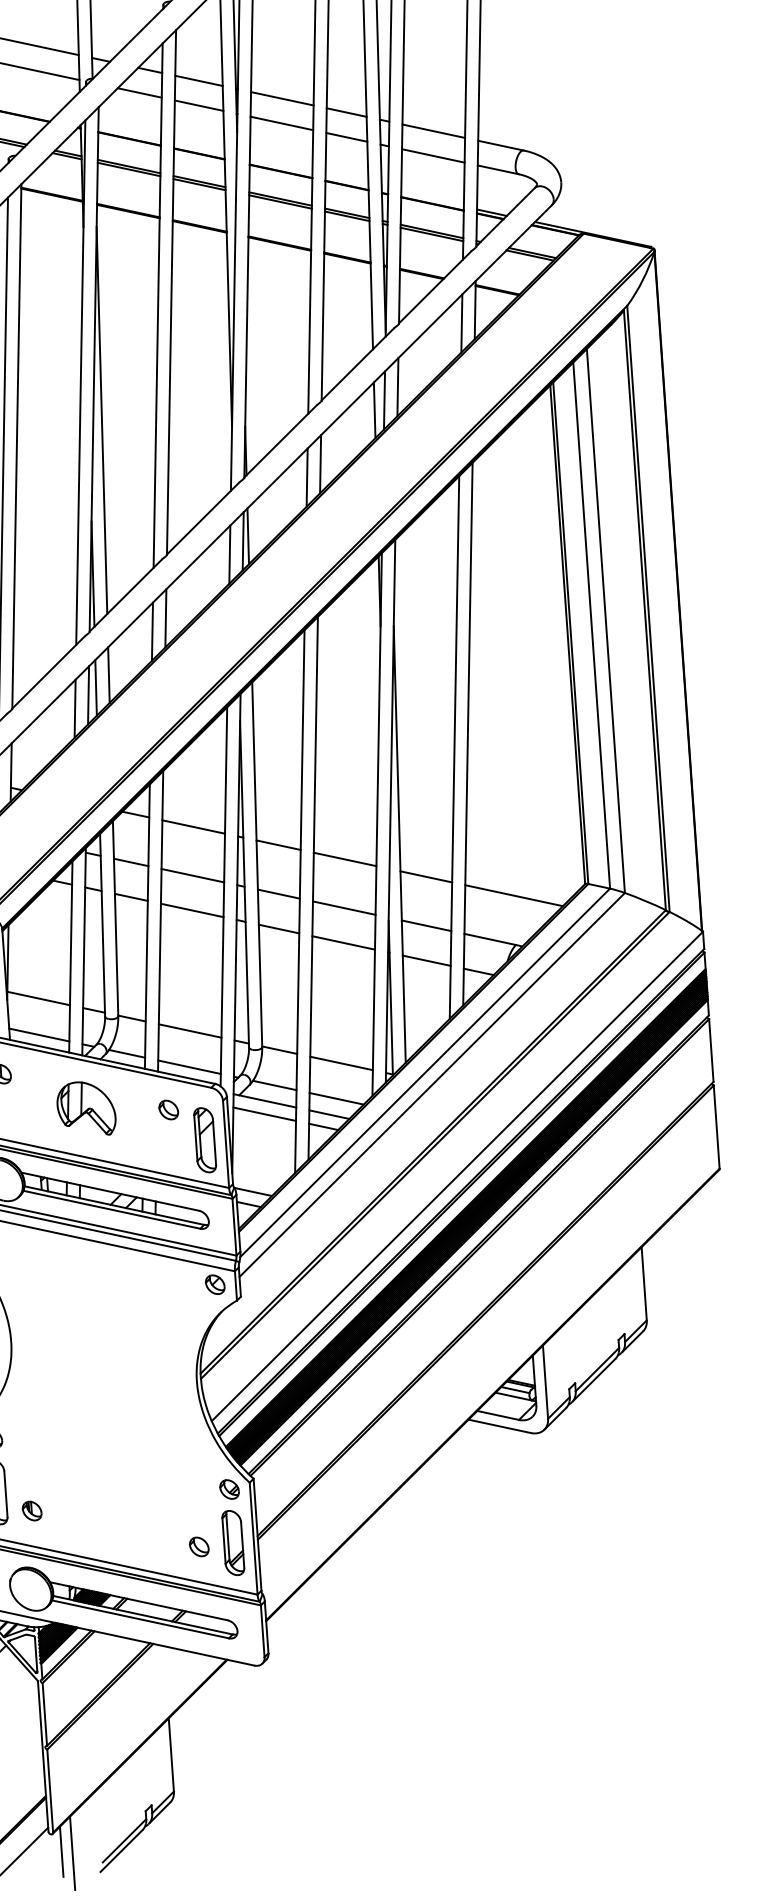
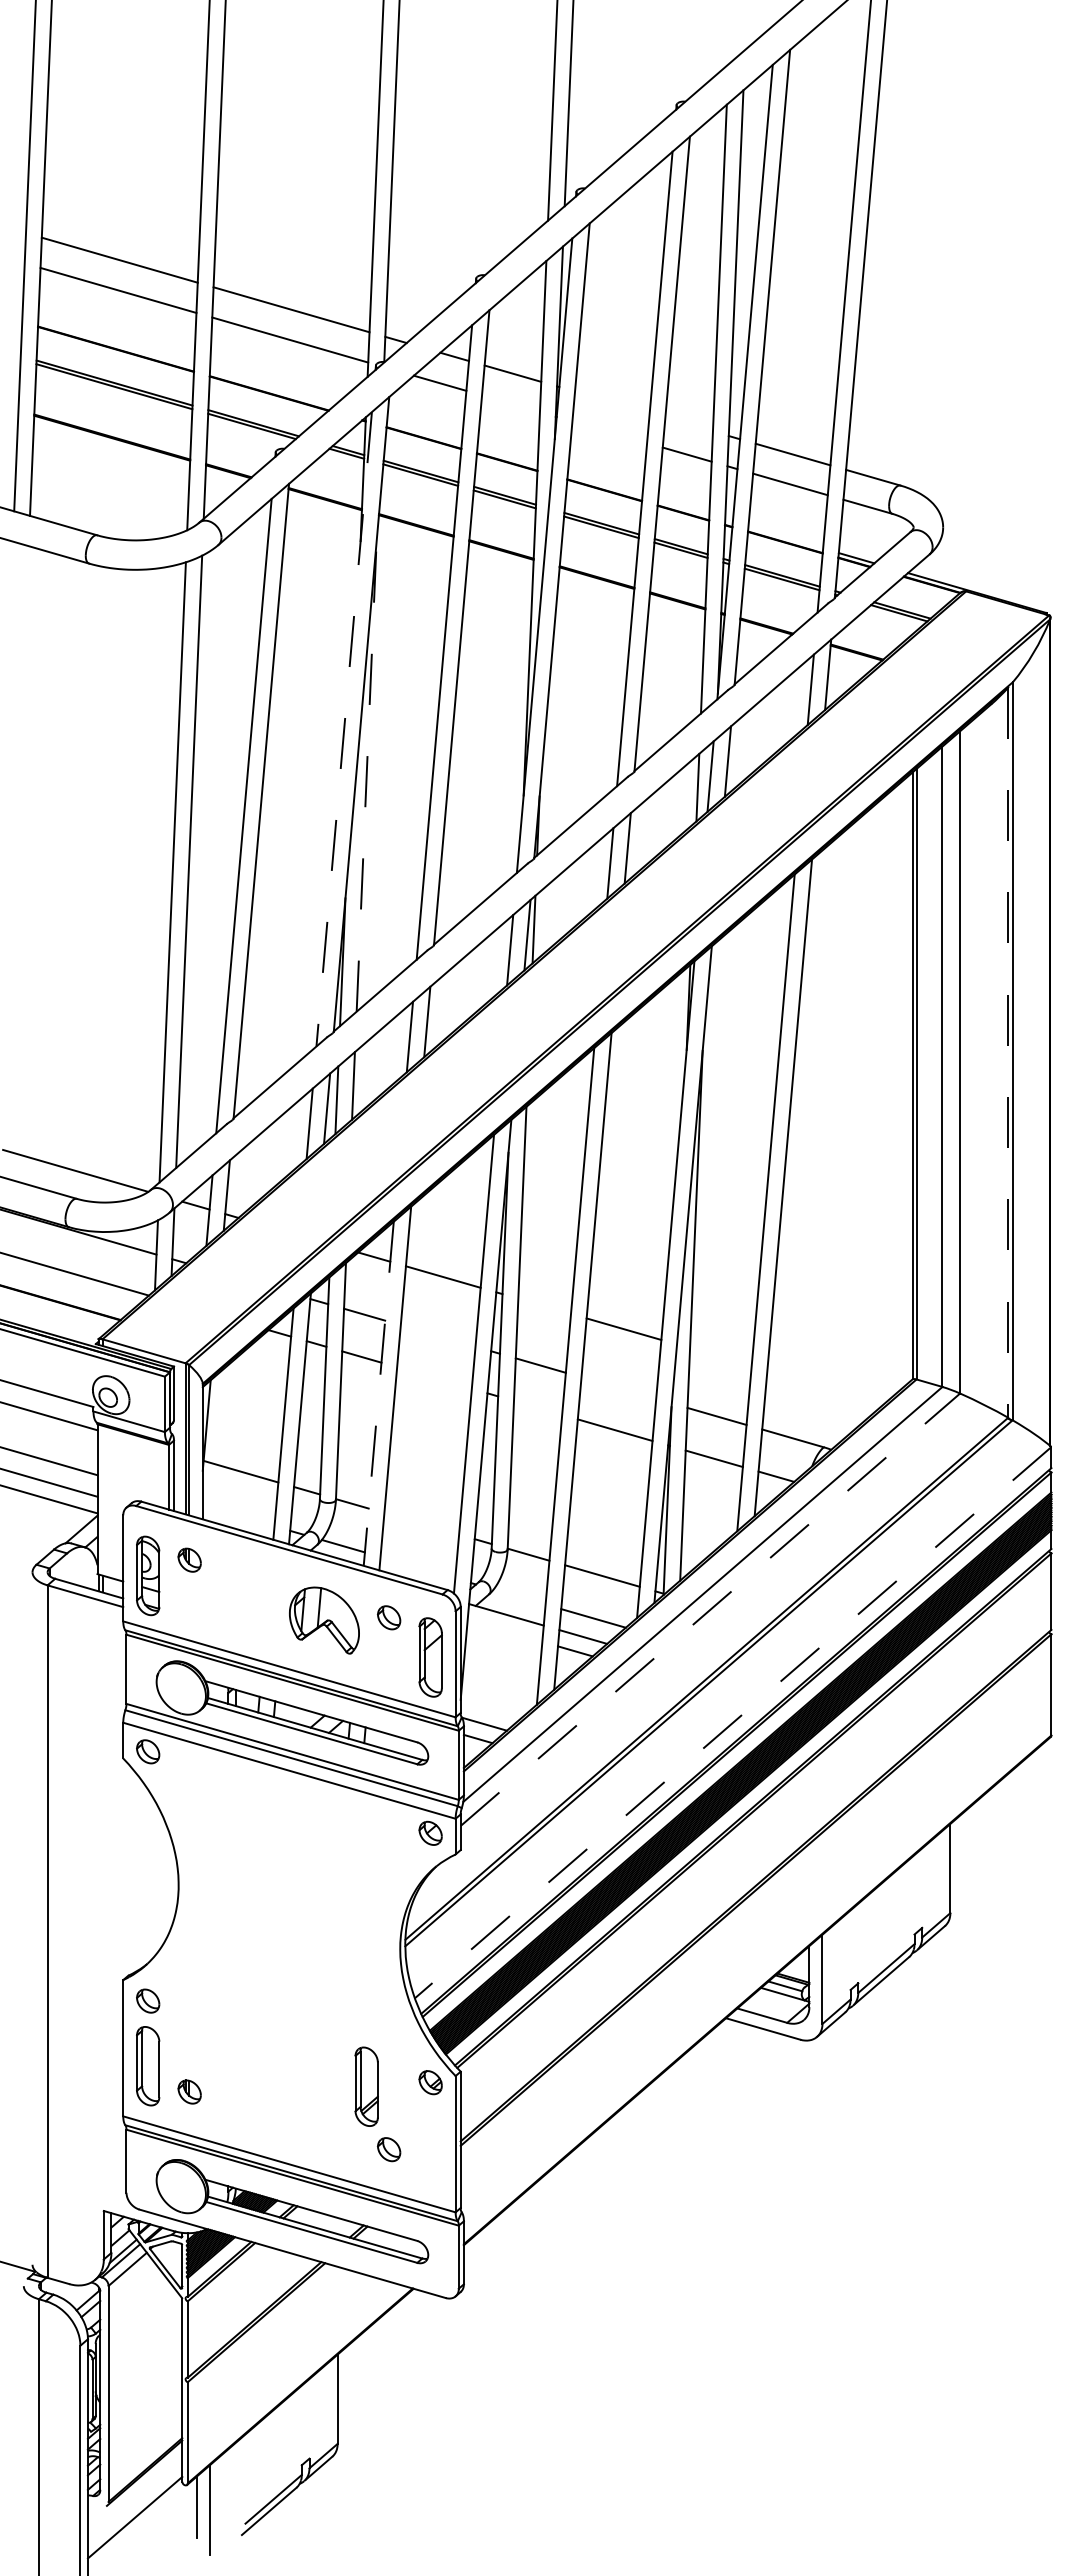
line: (281, 98) -> (611, 402), removed
line: (198, 105) -> (510, 403), removed
line: (346, 112) -> (688, 424), removed
line: (281, 123) -> (609, 432), removed
line: (81, 382) -> (344, 729), solid -> dashed
line: (101, 420) -> (366, 776), solid -> dashed
line: (645, 610) -> (1008, 1053), solid -> dashed
line: (278, 844) -> (544, 1305), removed
line: (192, 875) -> (437, 1335), removed
line: (426, 877) -> (720, 1357), removed
line: (514, 895) -> (825, 1387), removed
line: (343, 907) -> (618, 1387), removed
line: (192, 910) -> (434, 1377), removed
line: (147, 926) -> (378, 1393), solid -> dashed
line: (278, 928) -> (537, 1407), removed
line: (189, 1030) -> (421, 1523), removed
line: (39, 1034) -> (238, 1515), removed
line: (189, 1067) -> (417, 1567), removed
line: (432, 1084) -> (710, 1609), solid -> dashed
line: (274, 1085) -> (519, 1596), removed
part: (86, 1108) -> (324, 1620), moved
line: (264, 1113) -> (504, 1630), removed
line: (456, 1176) -> (732, 1722), solid -> dashed
part: (233, 1542) -> (366, 2086), moved

